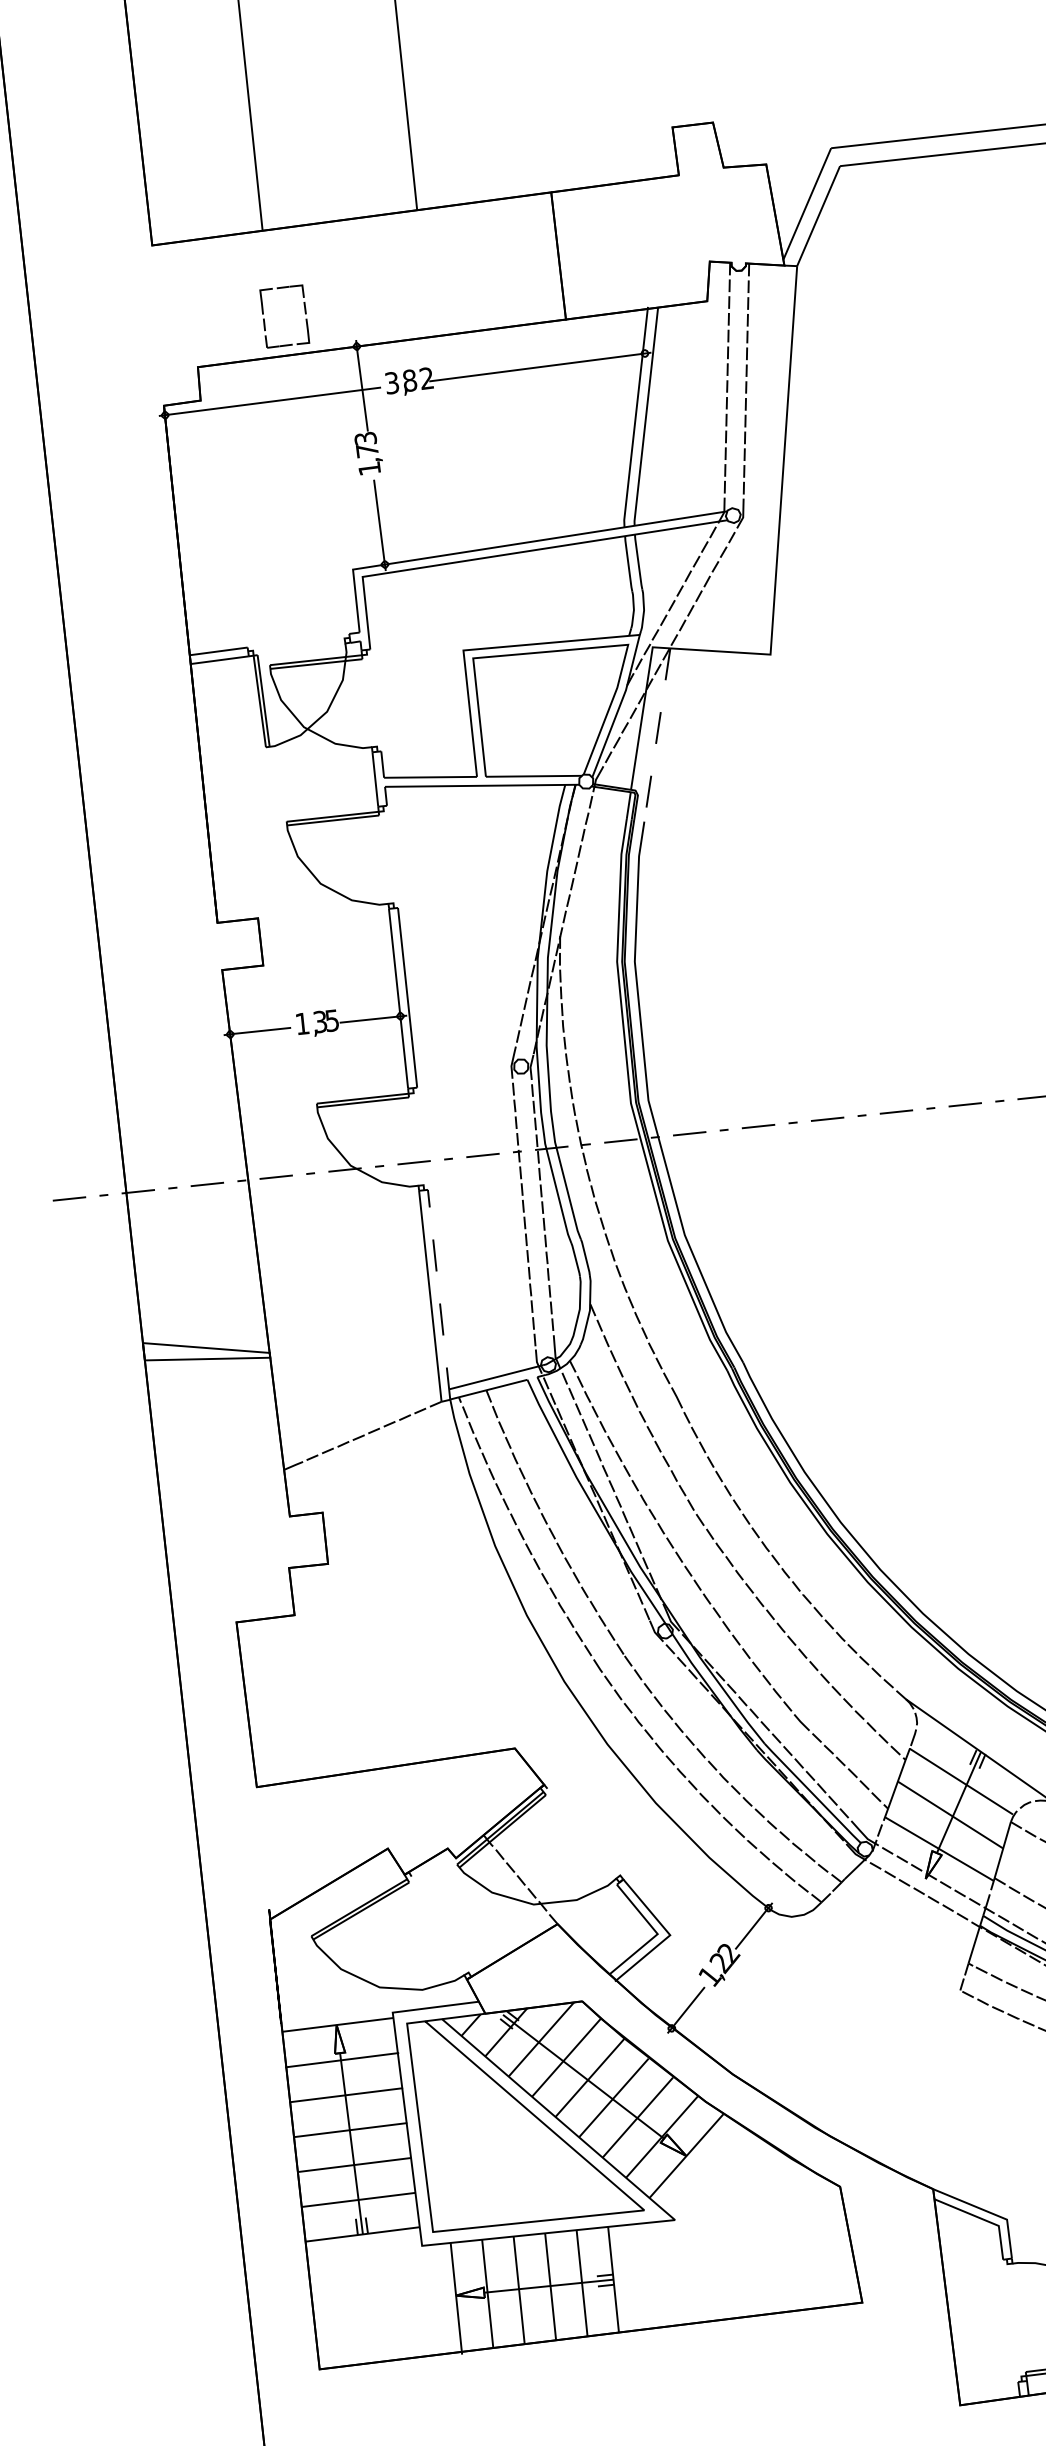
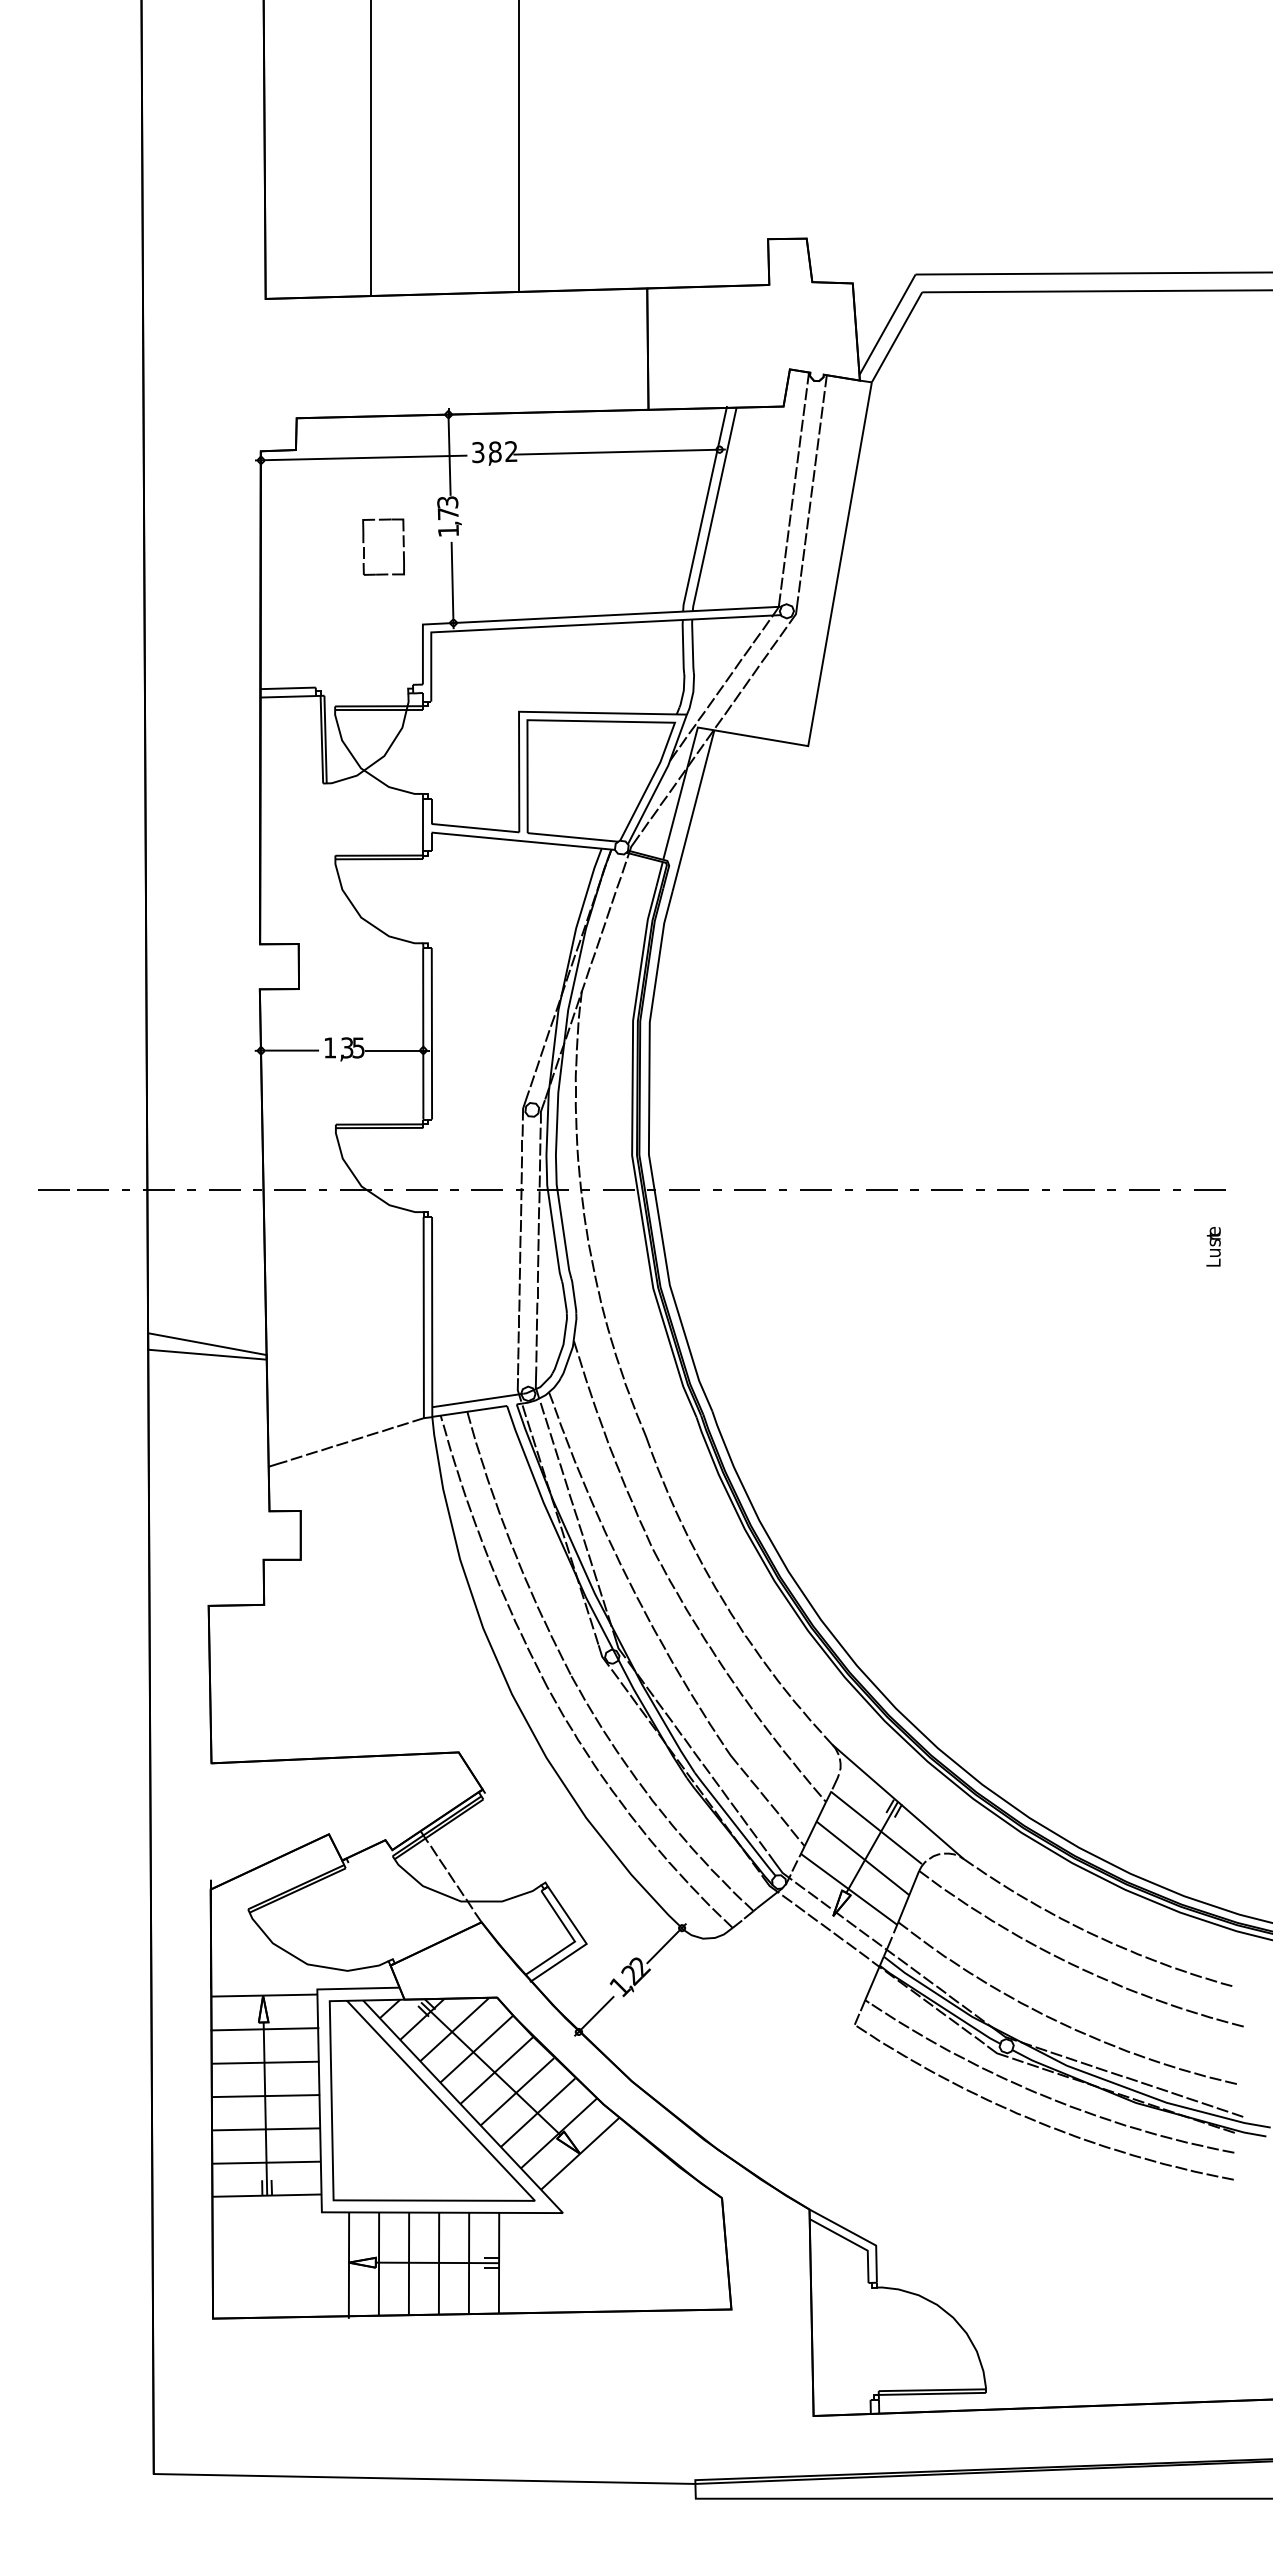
part: (304, 313) -> (402, 546), moved
line: (657, 735) -> (693, 811), dashed -> solid
line: (27, 1202) -> (53, 1189), added
line: (439, 1294) -> (432, 1316), dashed -> solid

